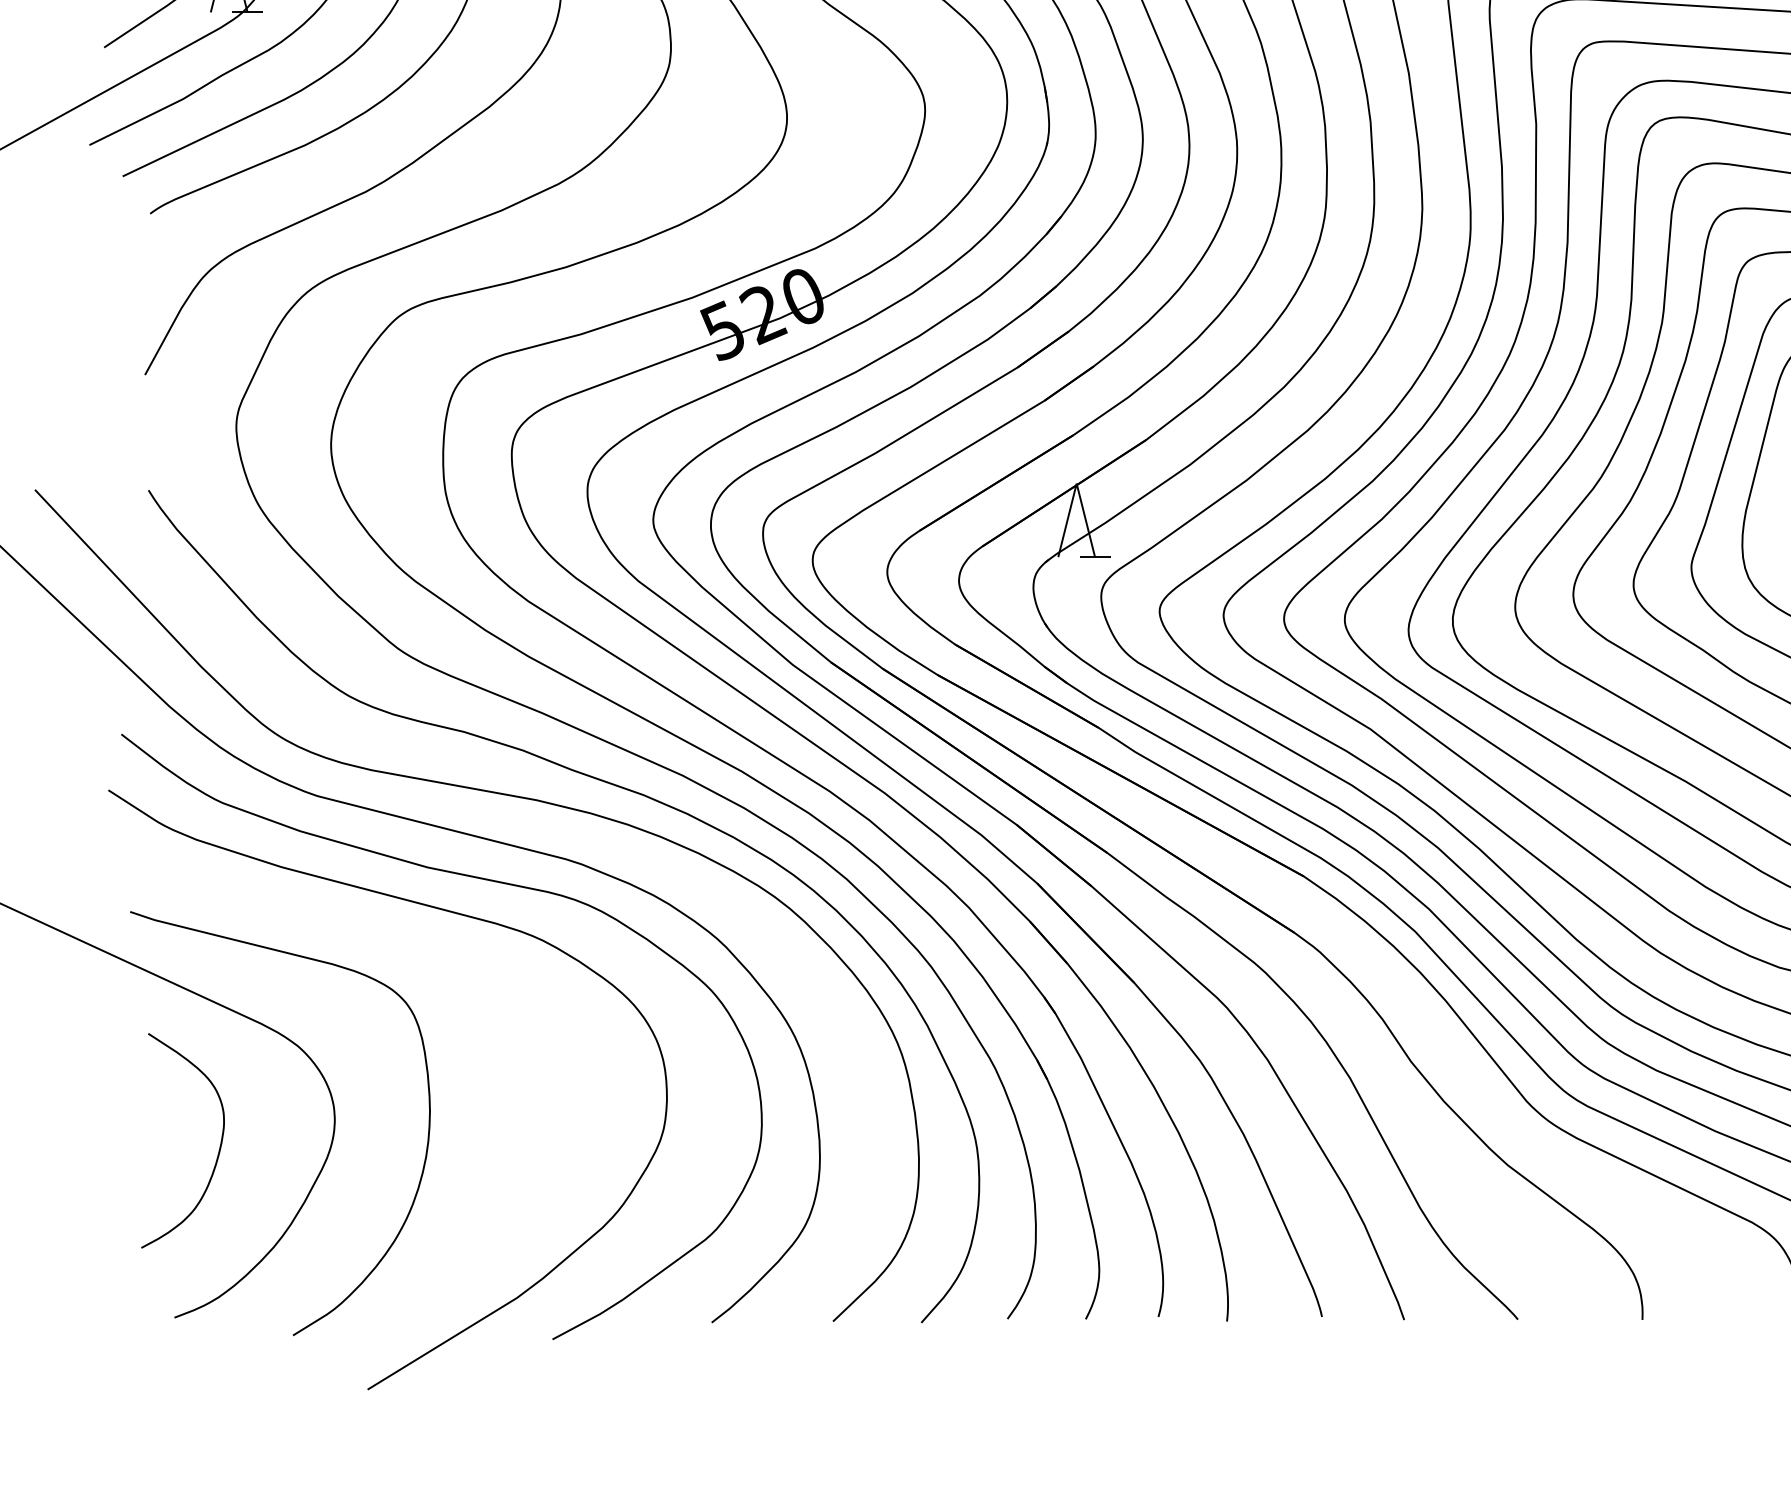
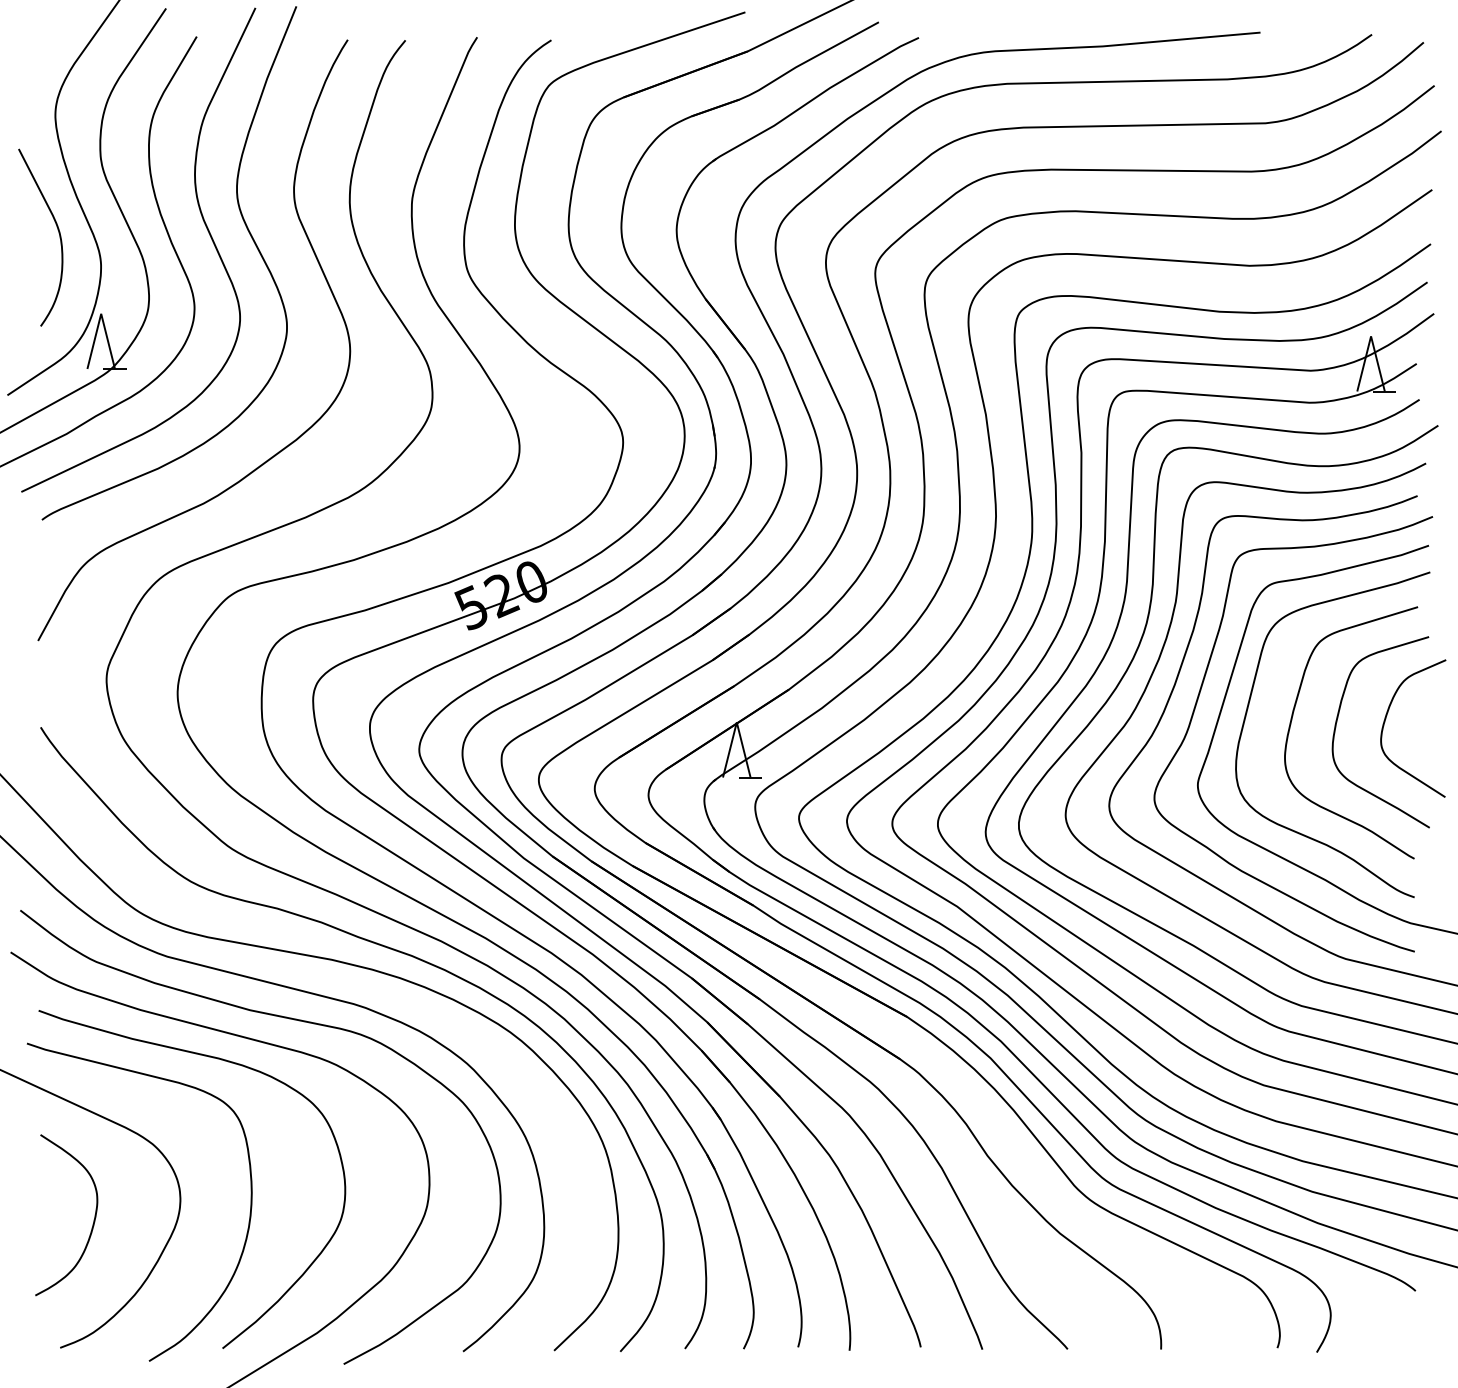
curve: (393, 935) -> (224, 1061), added

